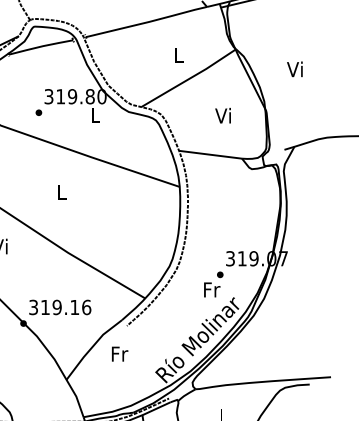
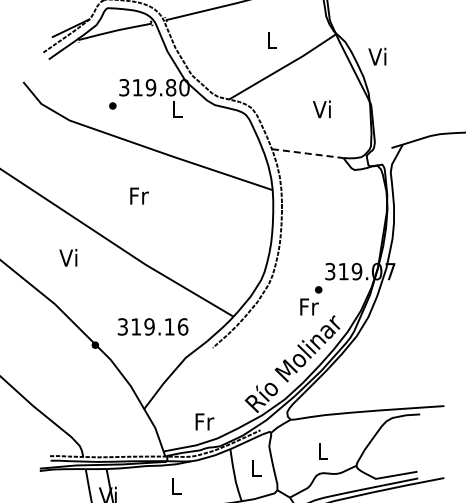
text: (295, 69) -> (377, 56), moved
line: (210, 154) -> (307, 153), solid -> dashed
text: (62, 191) -> (139, 195), L -> Fr
text: (59, 307) -> (152, 326), moved
text: (119, 353) -> (204, 421), moved

